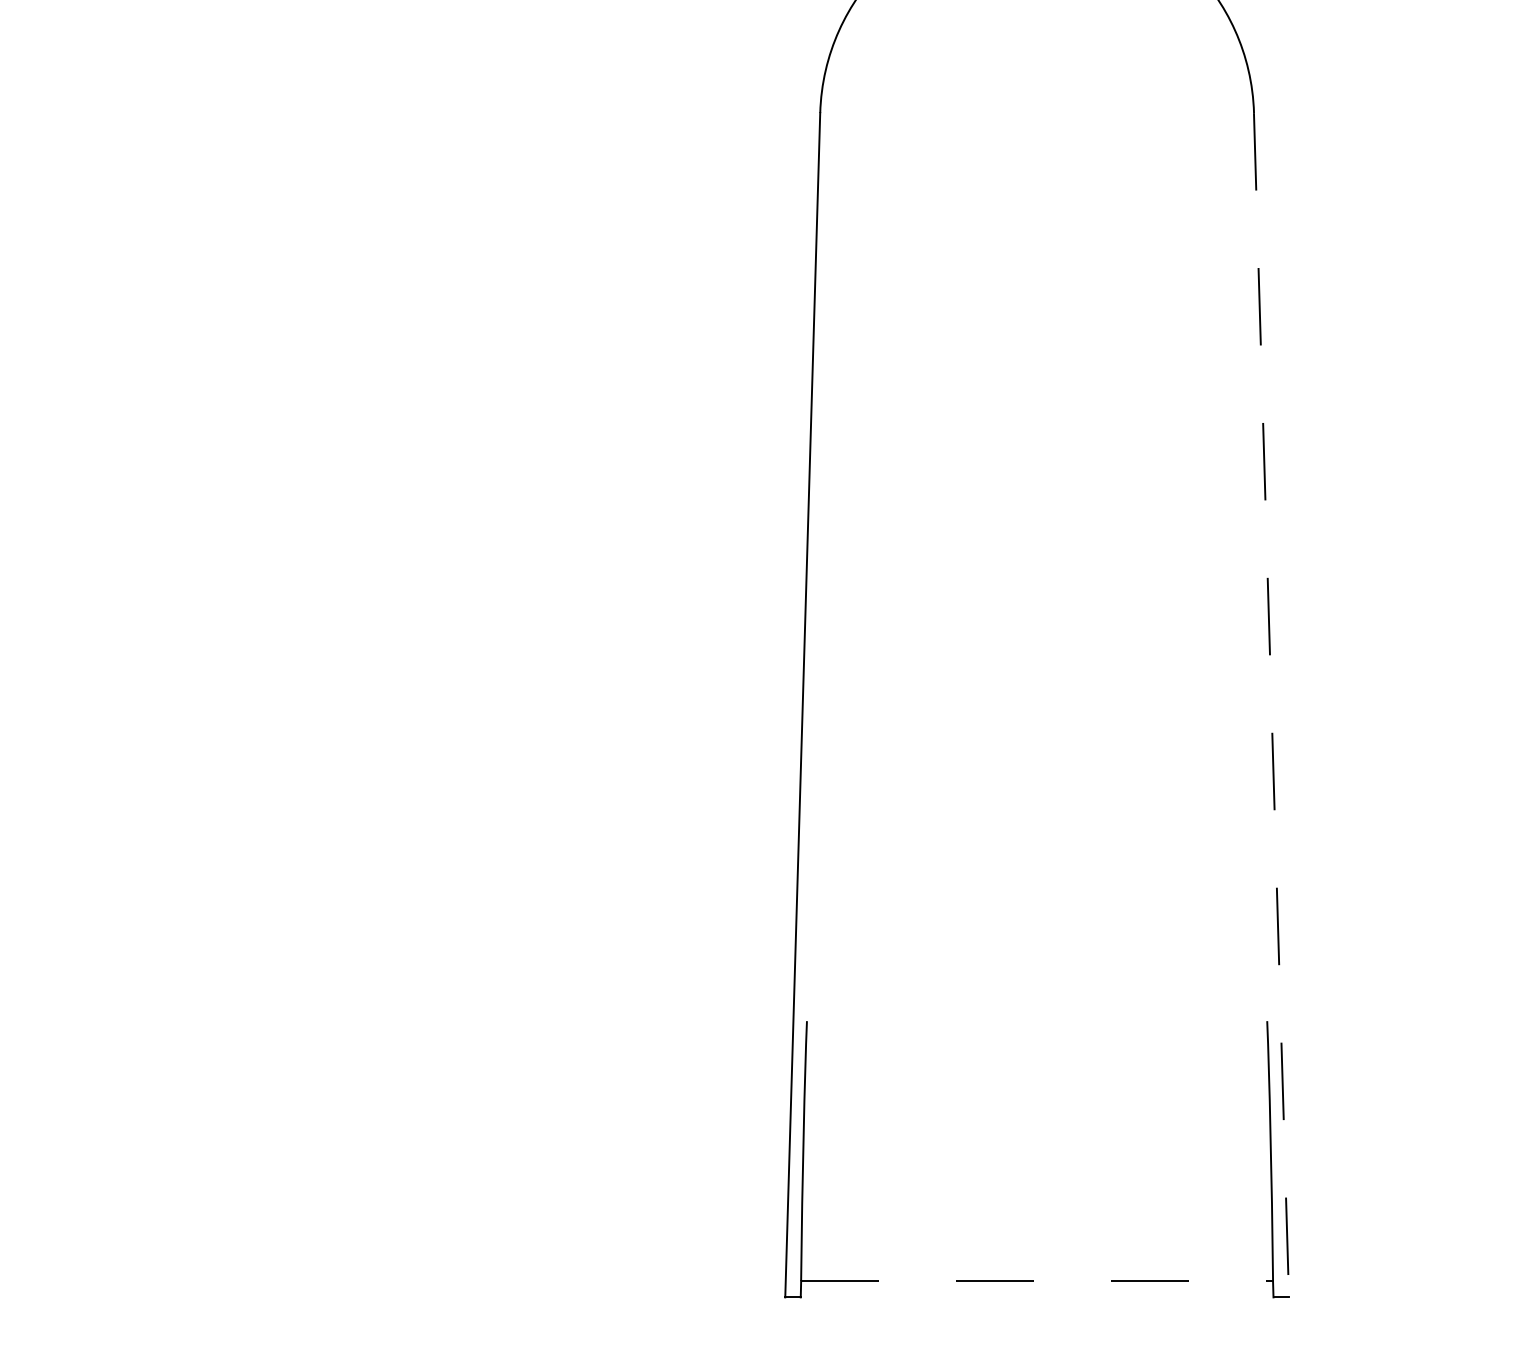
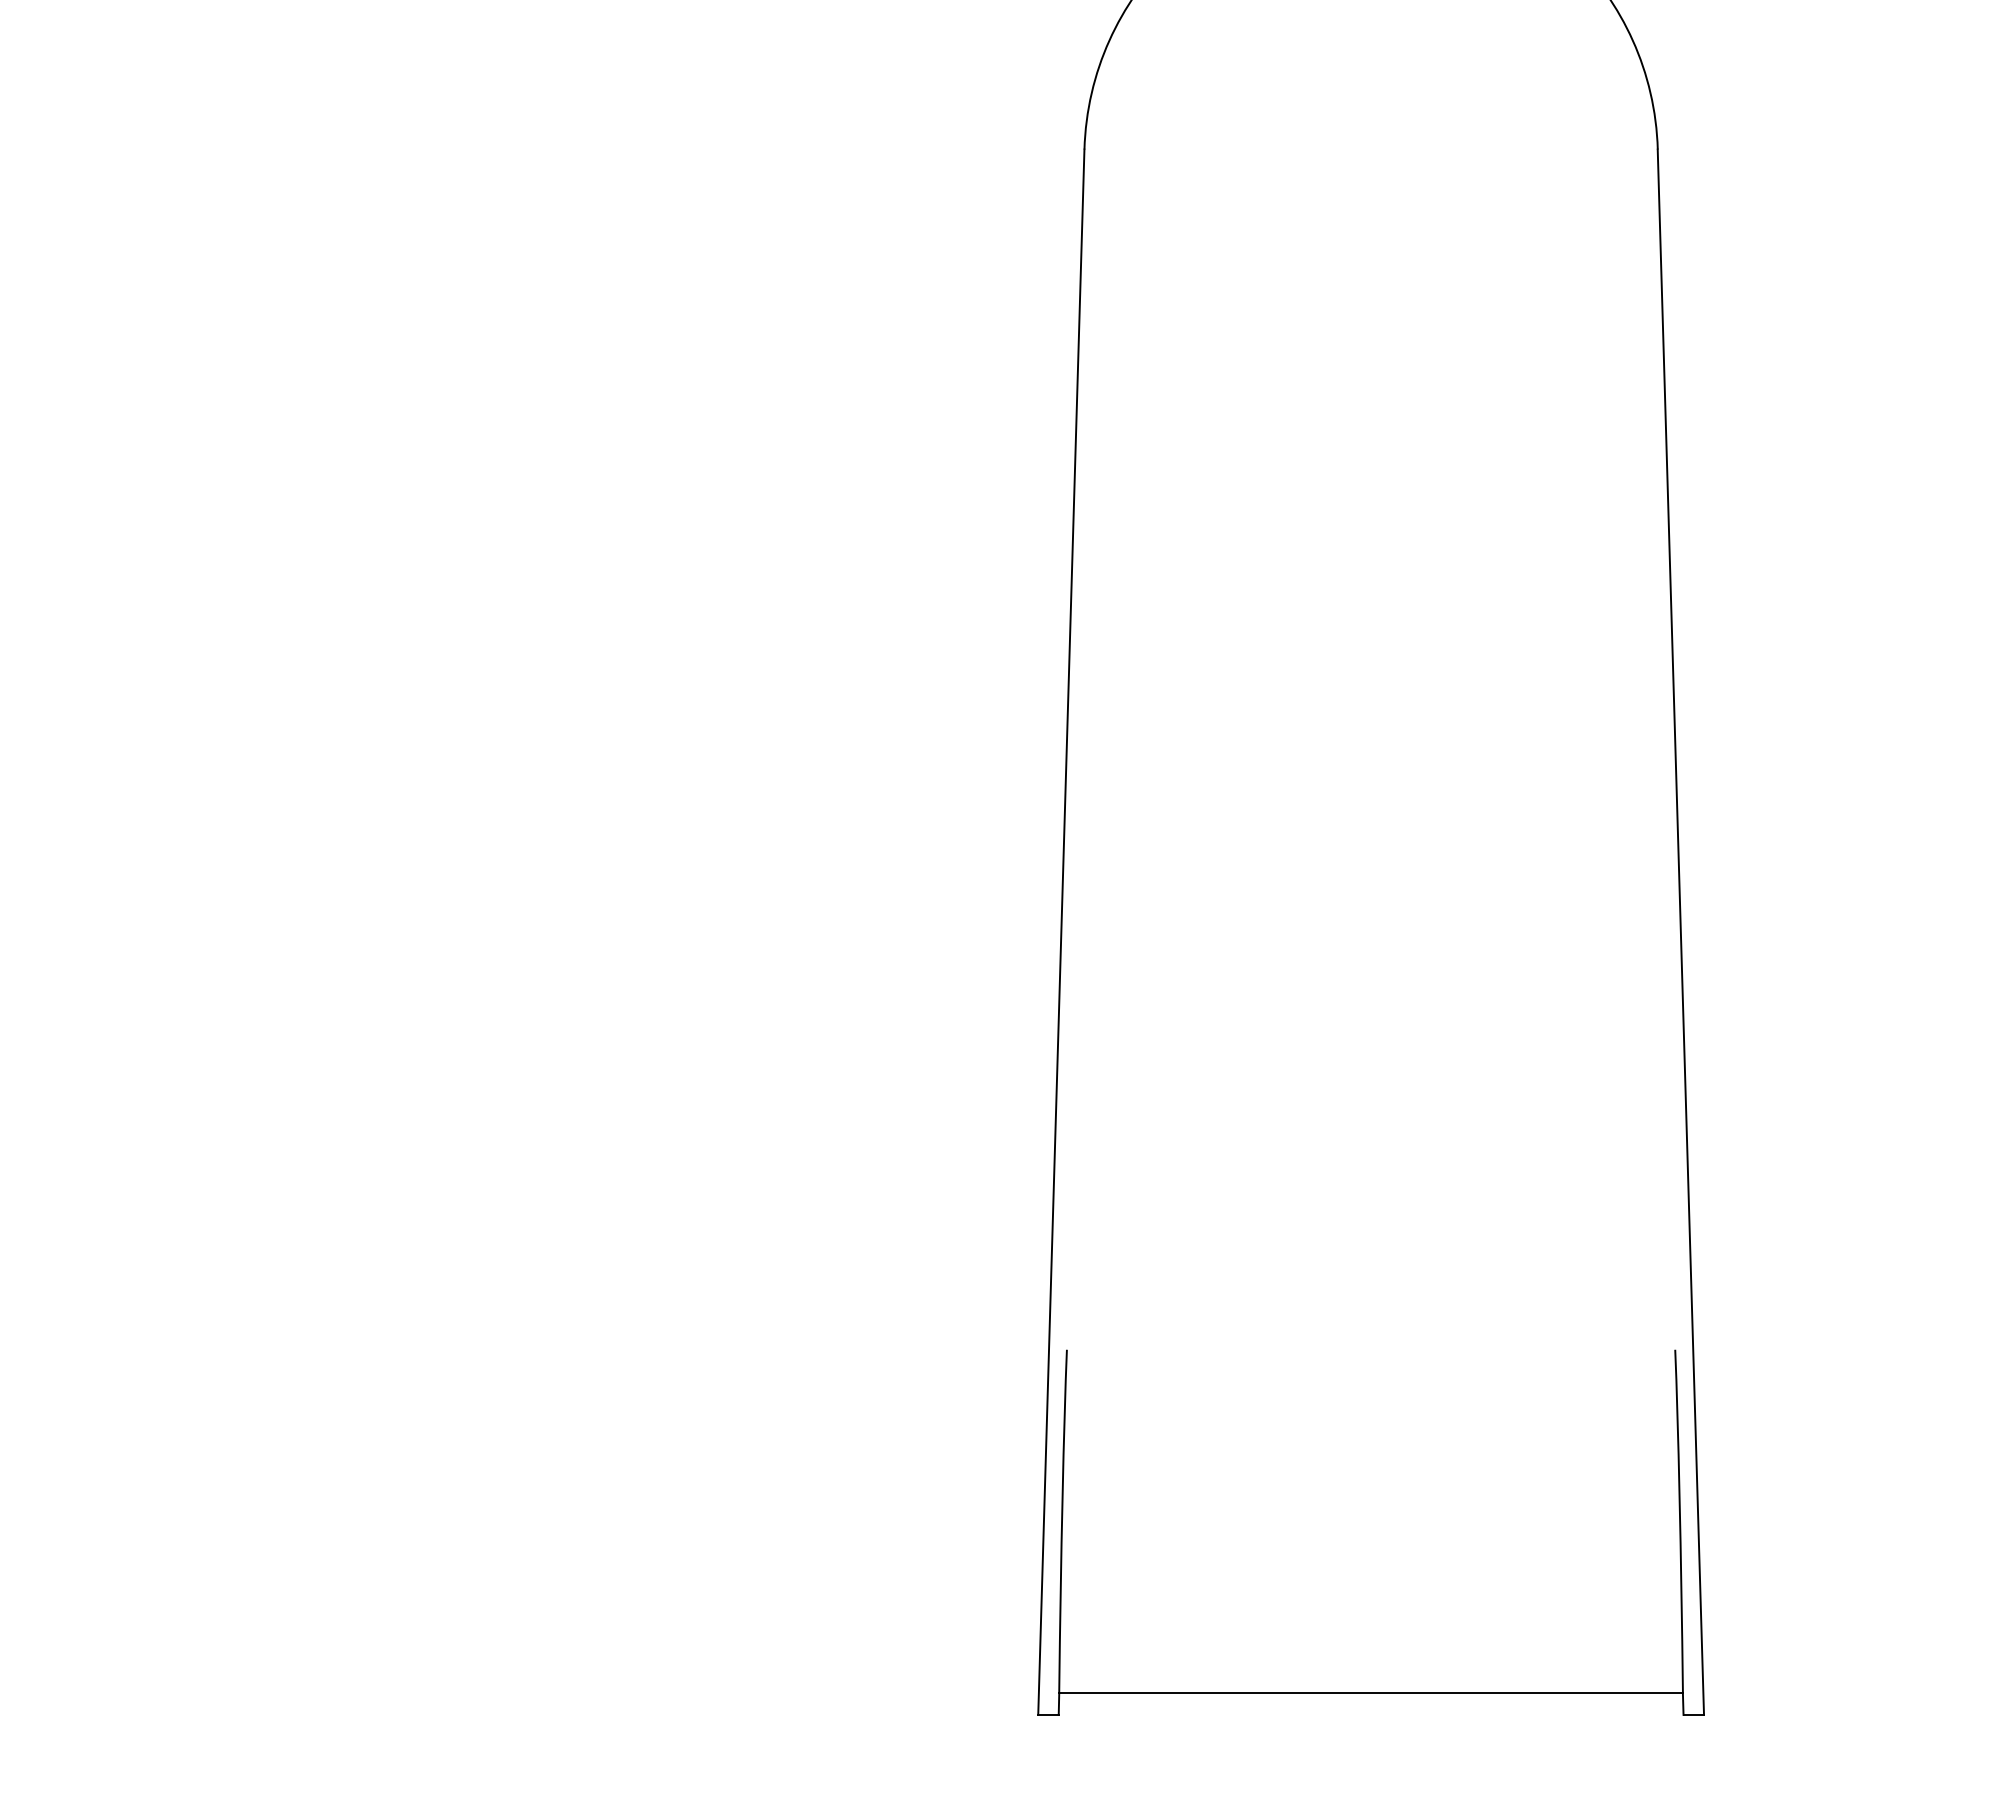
line: (1271, 705) -> (1680, 932), dashed -> solid
line: (1037, 1281) -> (1371, 1693), dashed -> solid

